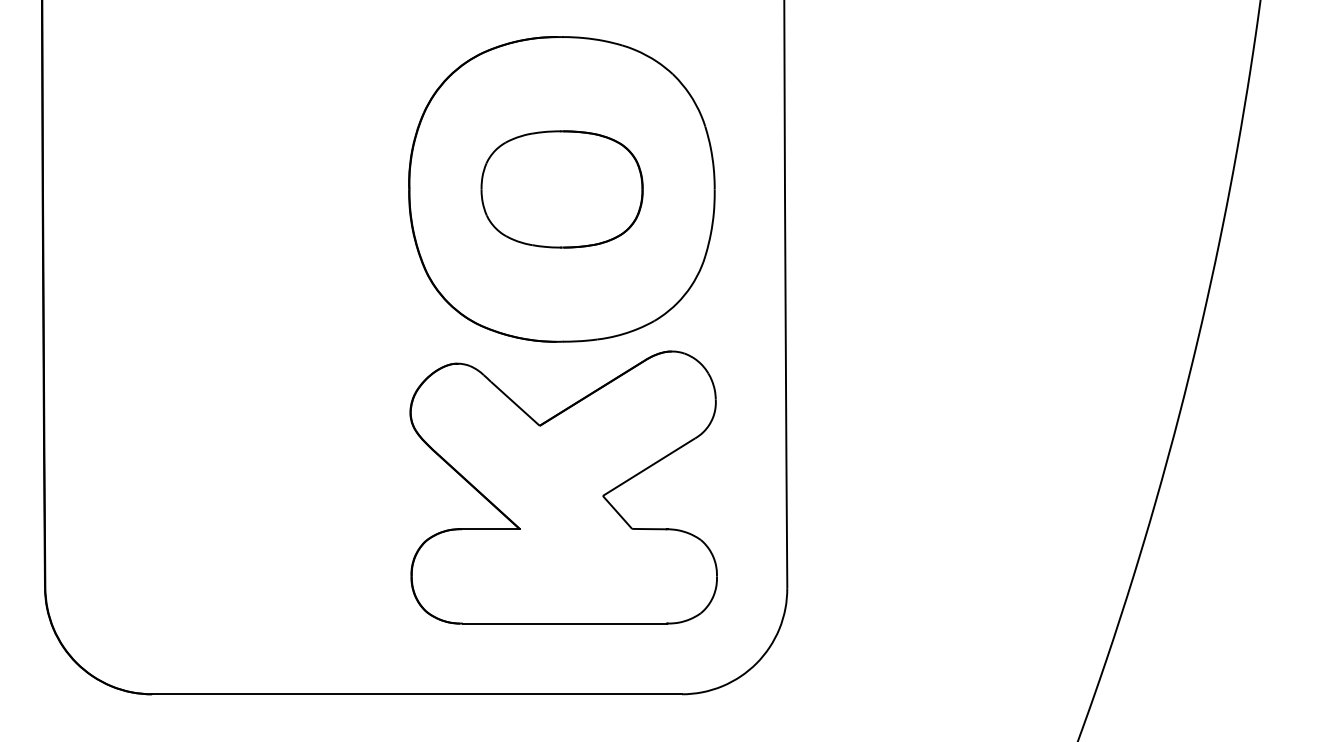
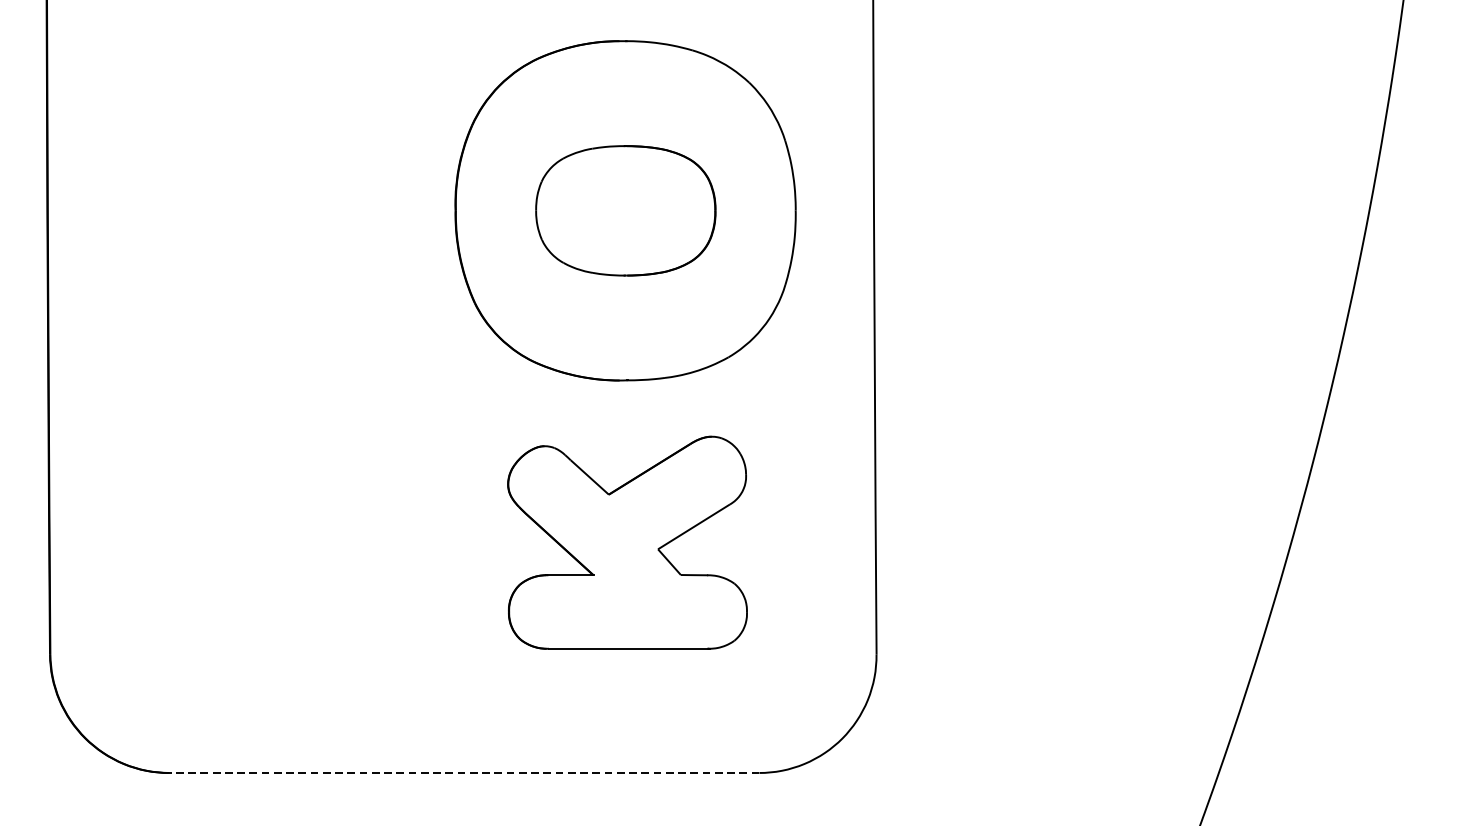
part: (563, 487) -> (627, 542), size x0.7
line: (416, 694) -> (463, 773), solid -> dashed

